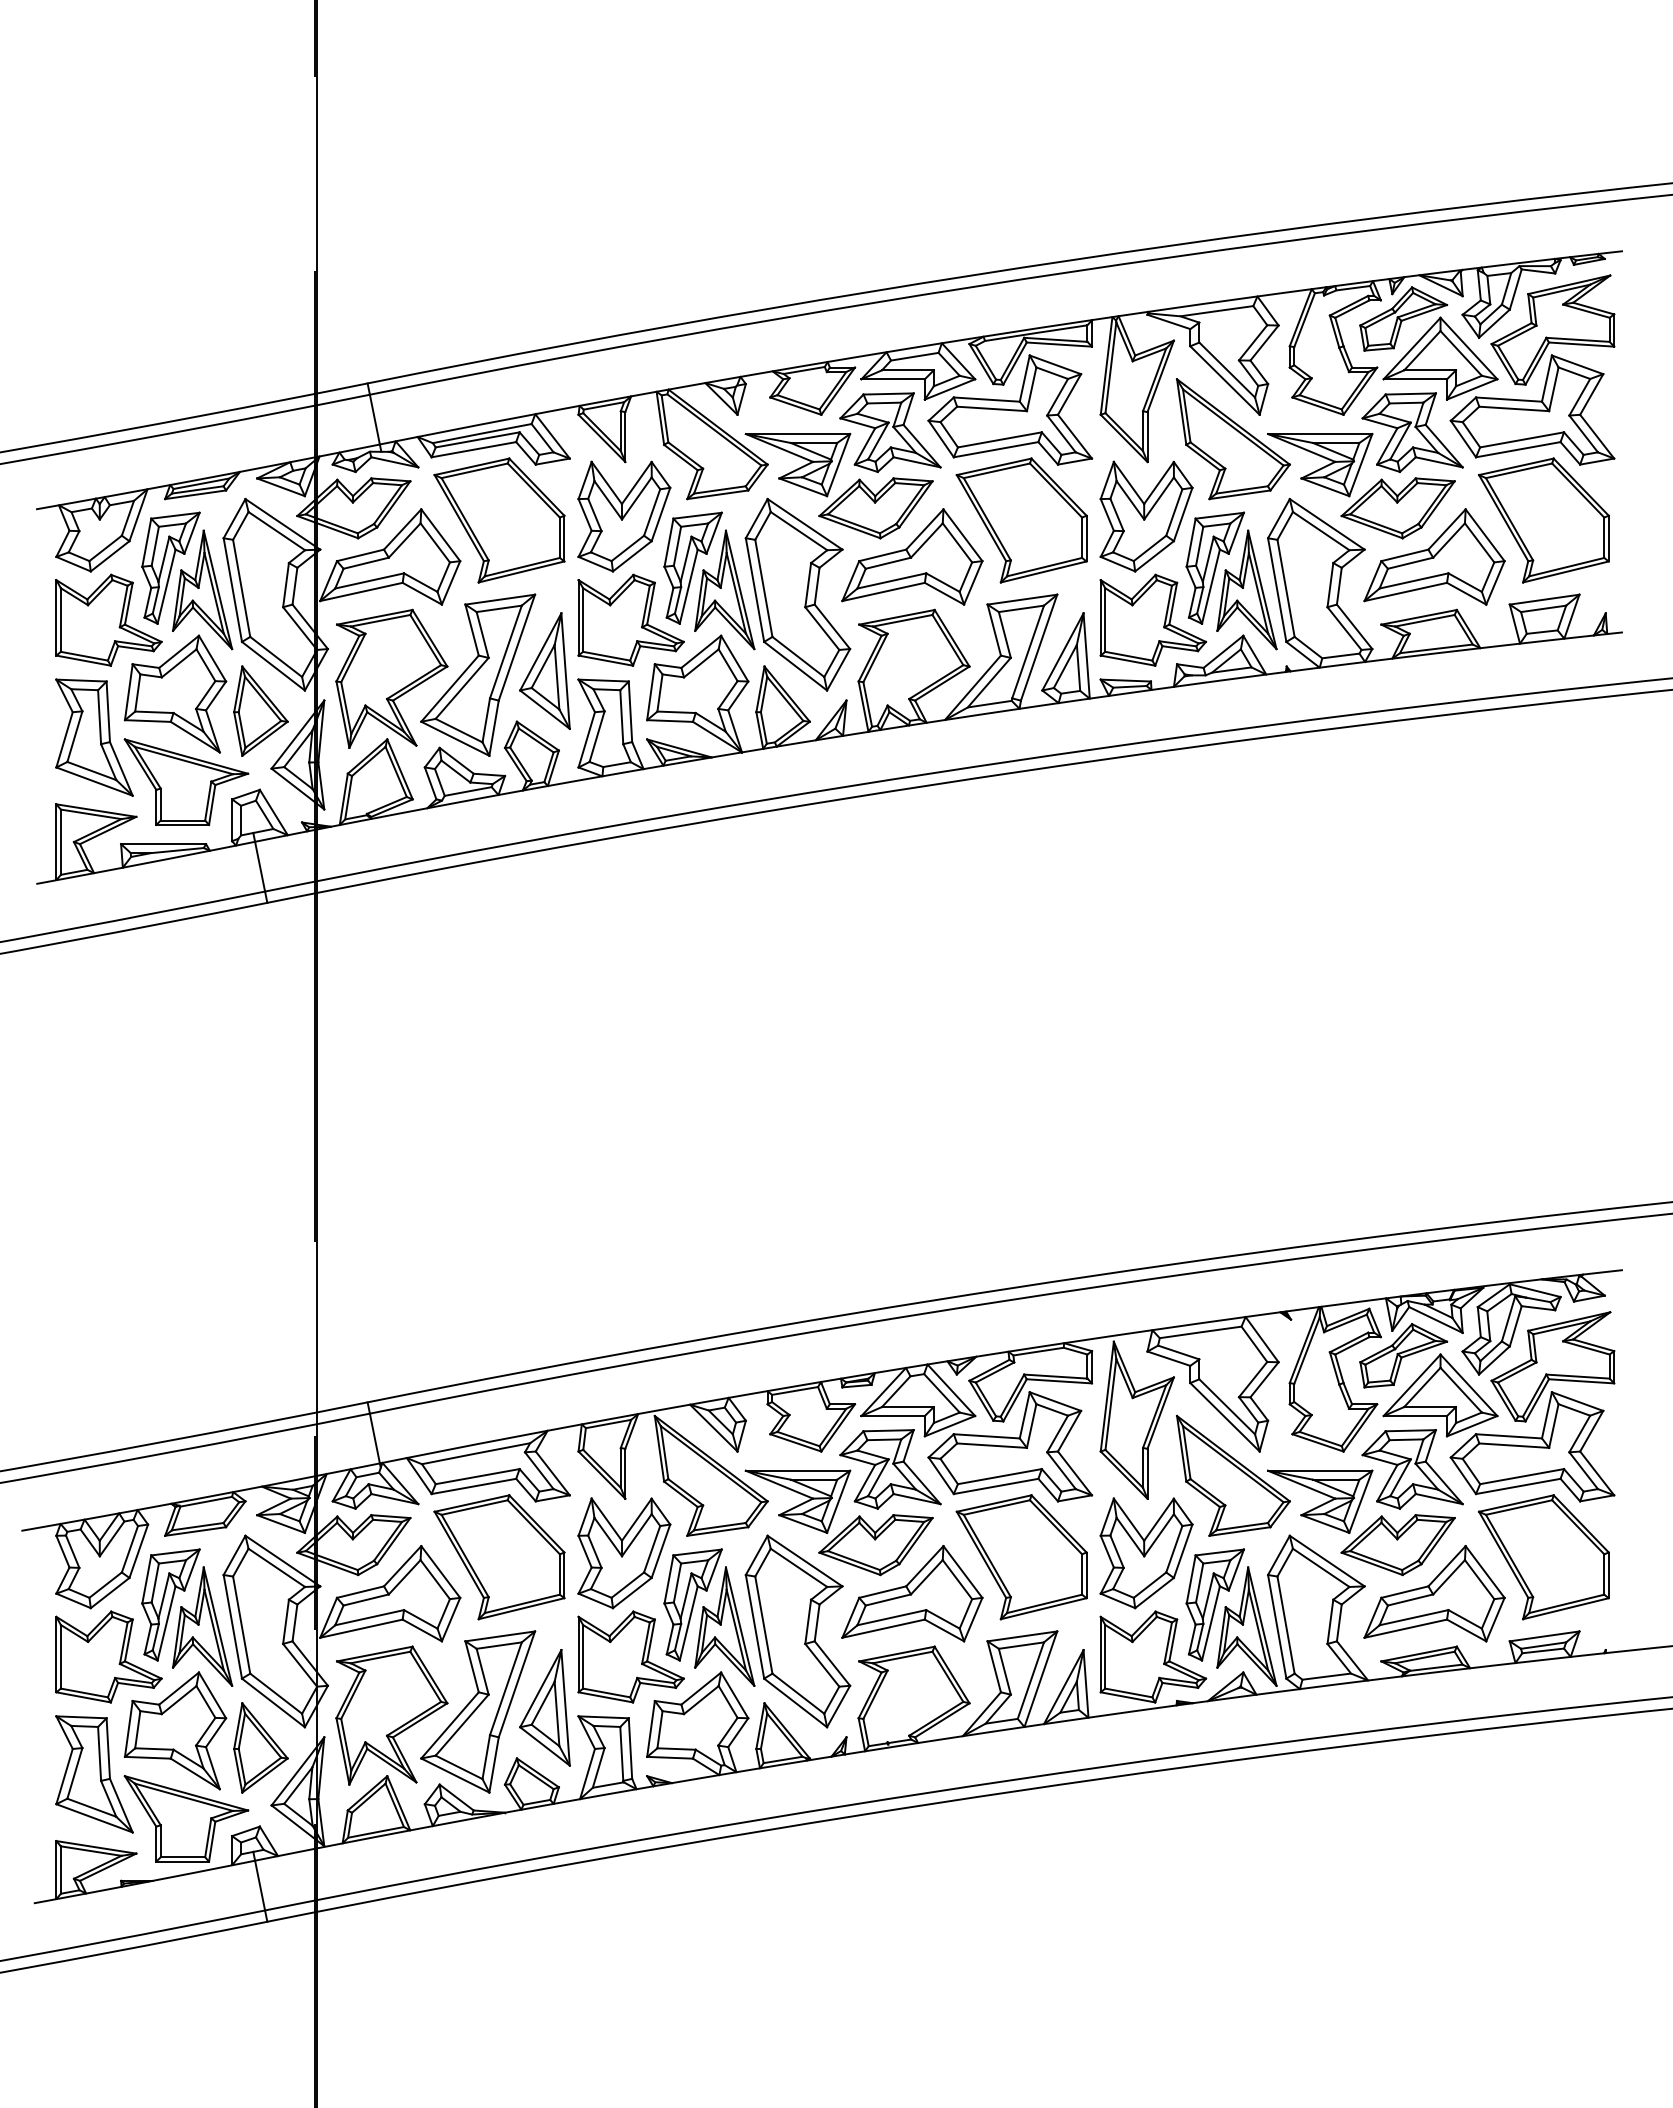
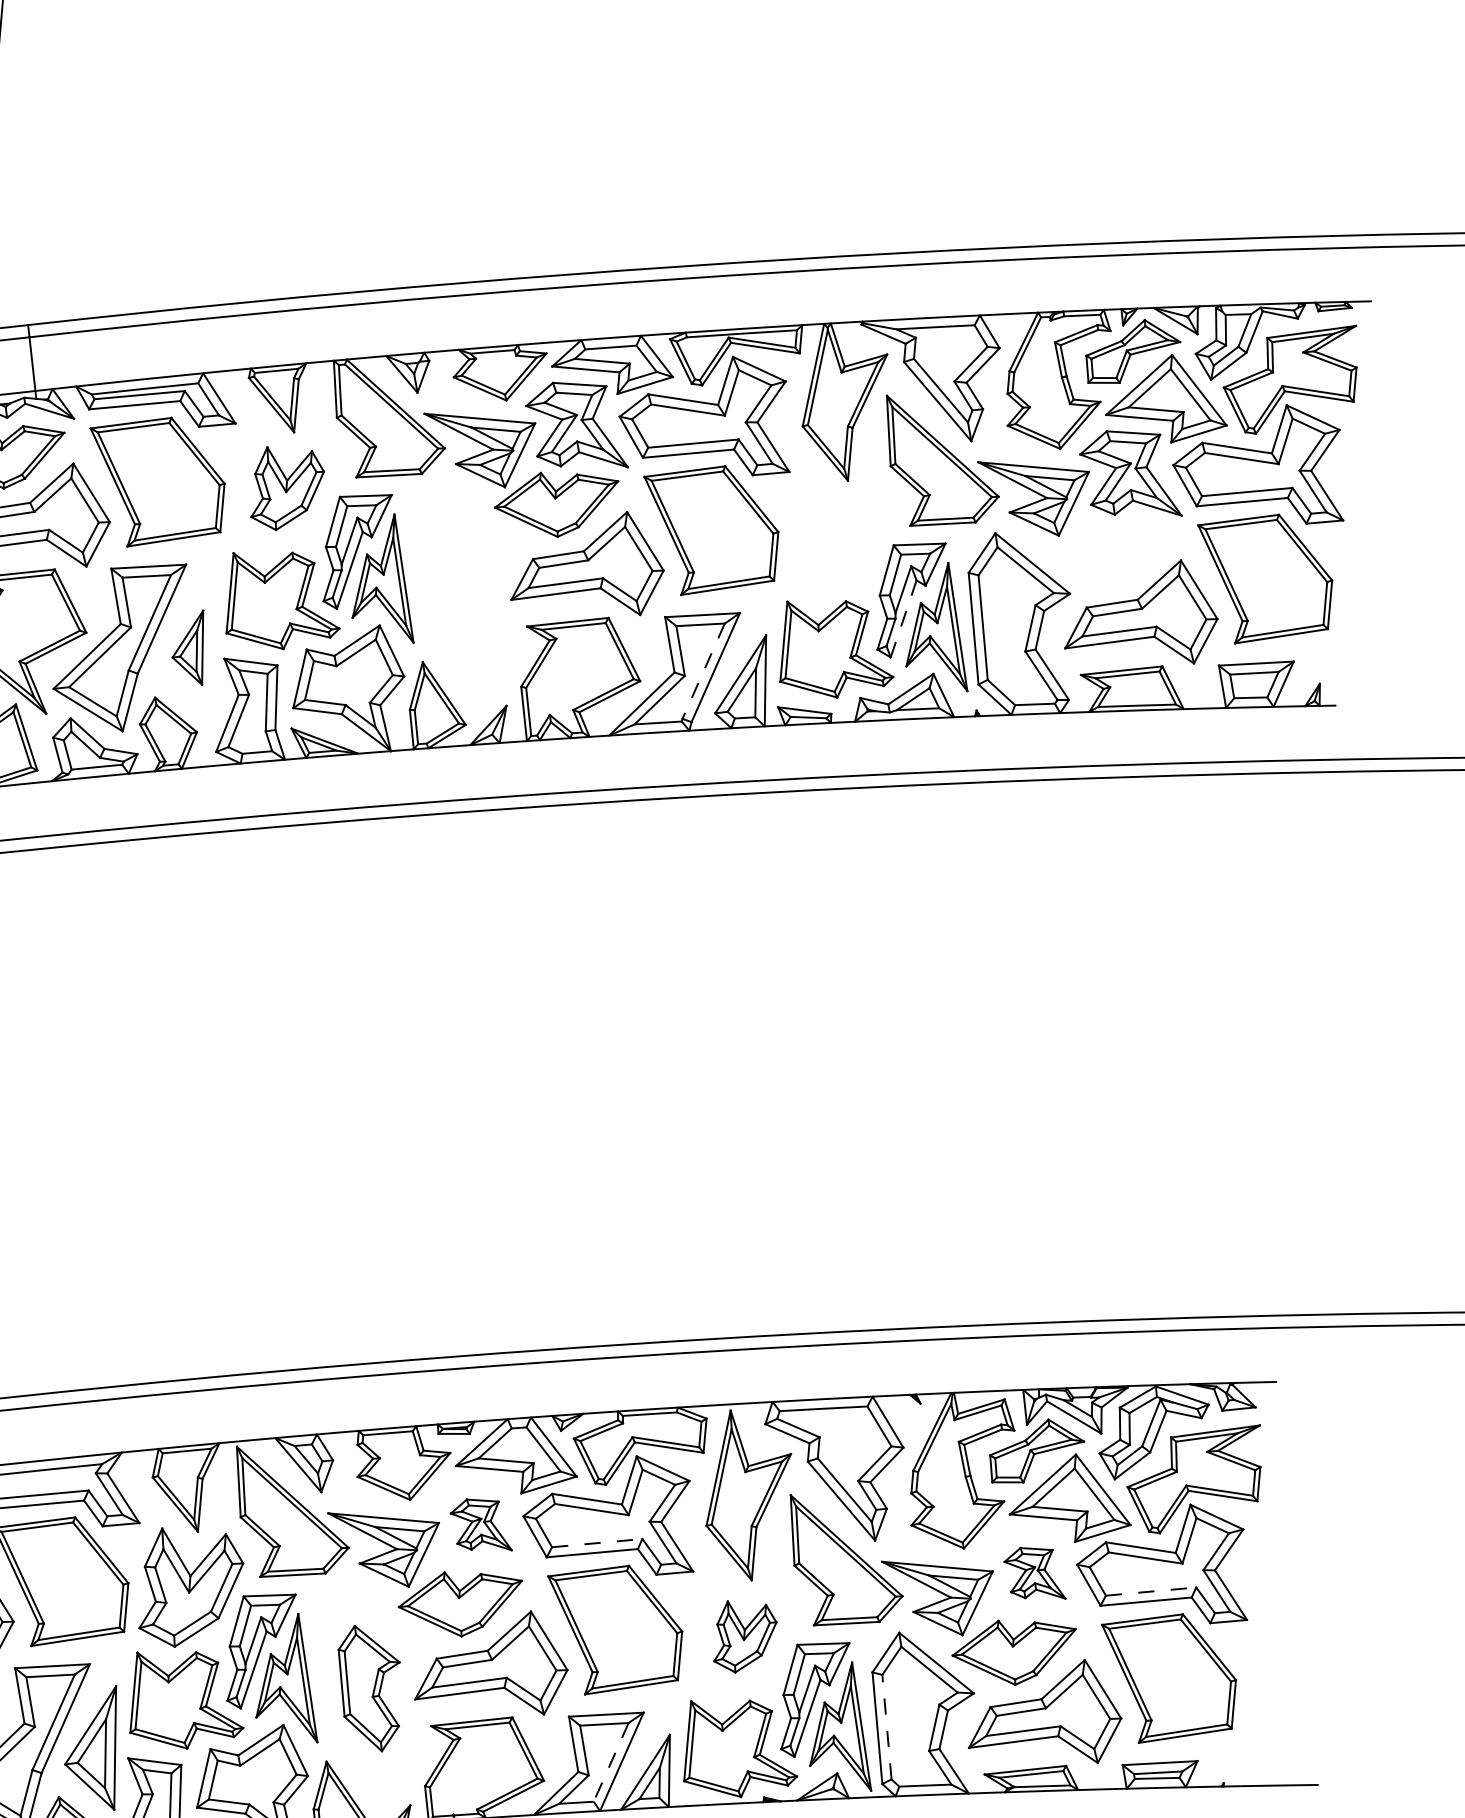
part: (1397, 508) -> (1108, 553), removed
part: (624, 516) -> (288, 490), size x0.7
part: (1146, 516) -> (841, 538), removed
line: (1211, 586) -> (904, 618), solid -> dashed
part: (797, 594) -> (464, 588), removed
line: (1027, 652) -> (703, 671), solid -> dashed
part: (544, 670) -> (189, 645), size x0.6
part: (890, 1469) -> (481, 1525), size x0.6
part: (1412, 1469) -> (1035, 1573), size x0.6
line: (999, 1476) -> (596, 1542), solid -> dashed
line: (1522, 1476) -> (1151, 1591), solid -> dashed
part: (1146, 1553) -> (745, 1638), size x0.6
line: (1285, 1624) -> (886, 1726), solid -> dashed
part: (797, 1631) -> (368, 1688), size x0.6
line: (1030, 1681) -> (610, 1763), solid -> dashed

